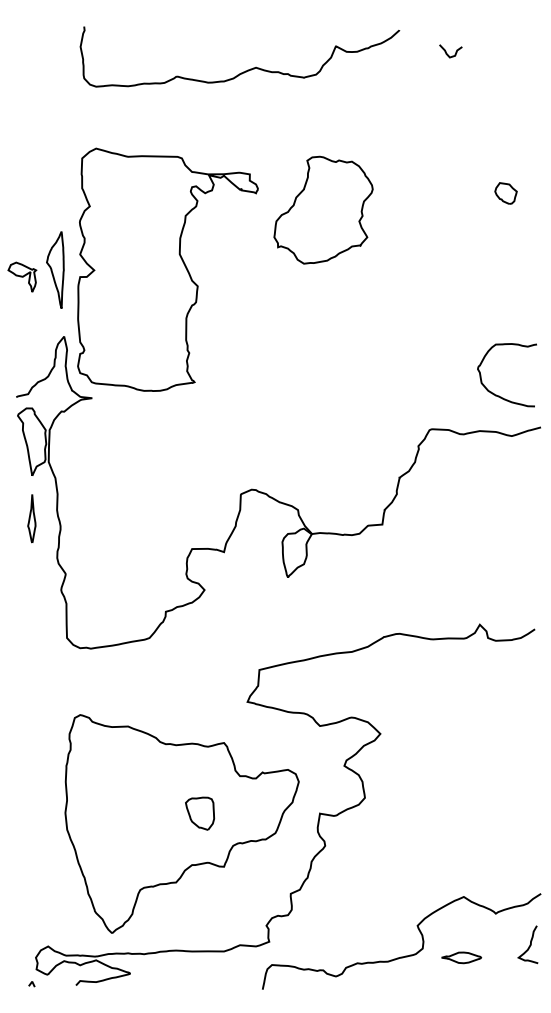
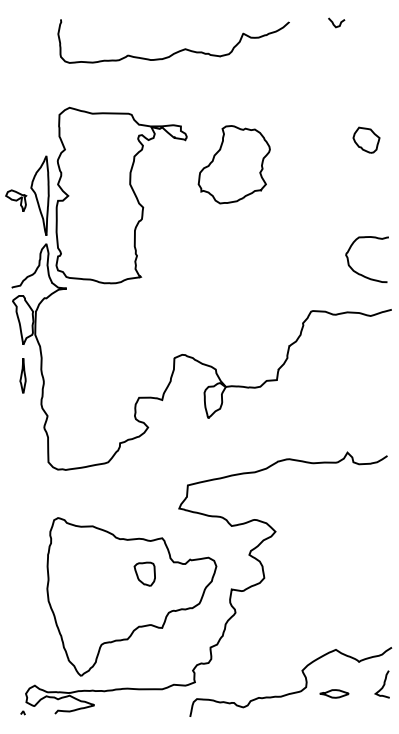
curve: (447, 53) -> (334, 24), moved
part: (505, 193) -> (366, 140), size x1.67
part: (323, 209) -> (234, 164), moved
part: (55, 269) -> (40, 195), size x1.43
curve: (499, 395) -> (361, 274), moved
part: (200, 813) -> (145, 574), moved

